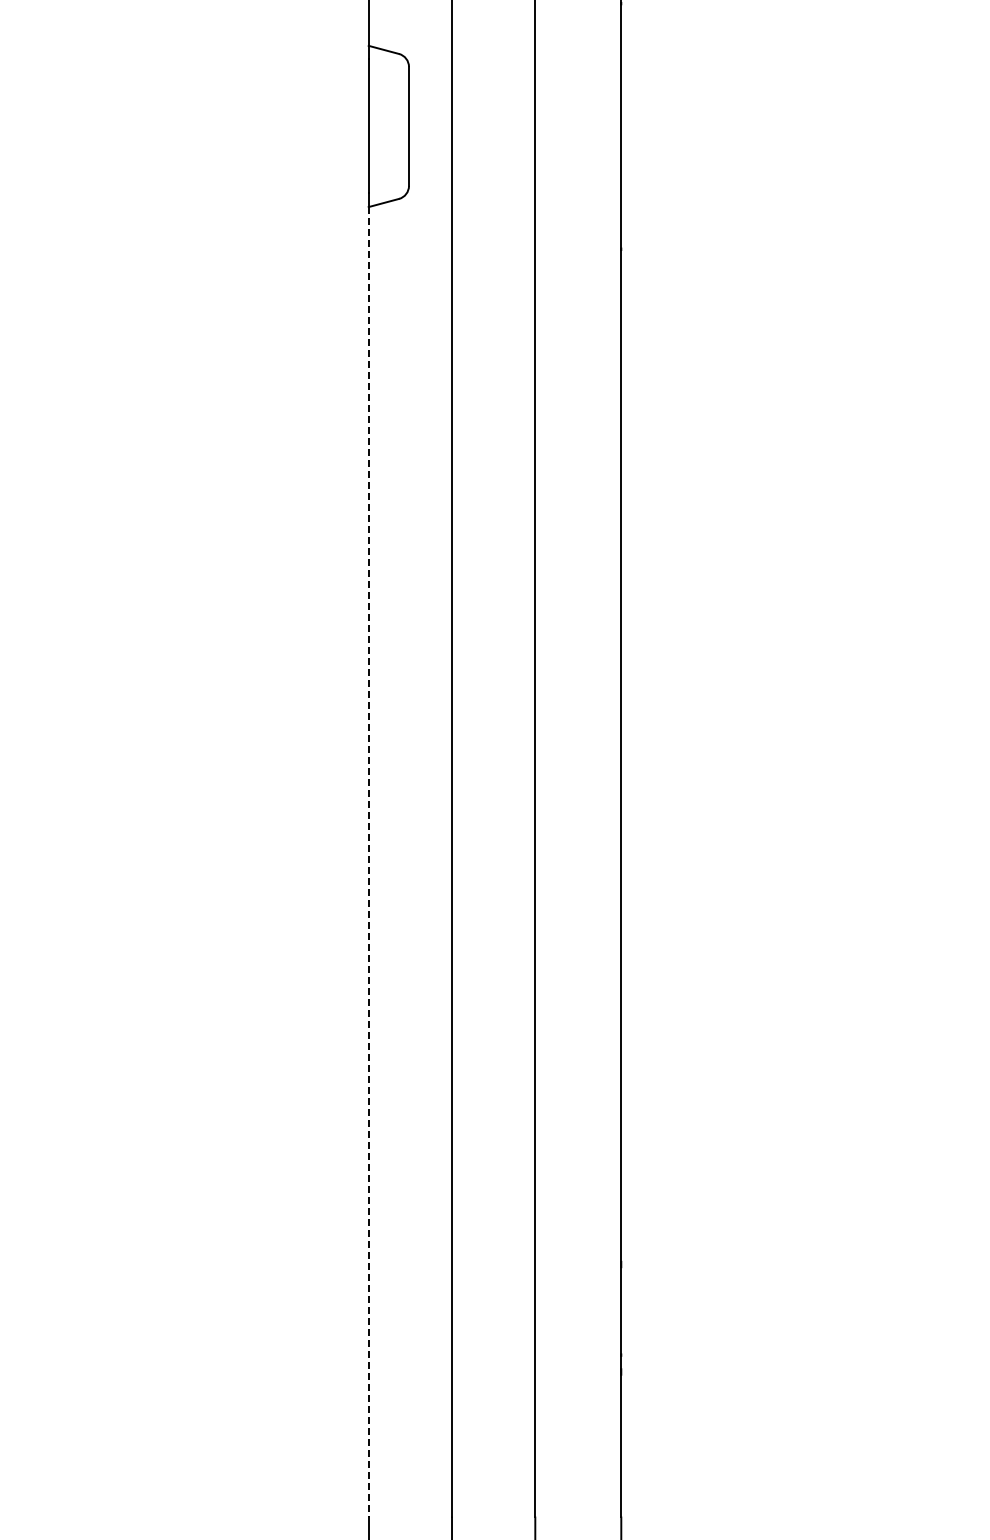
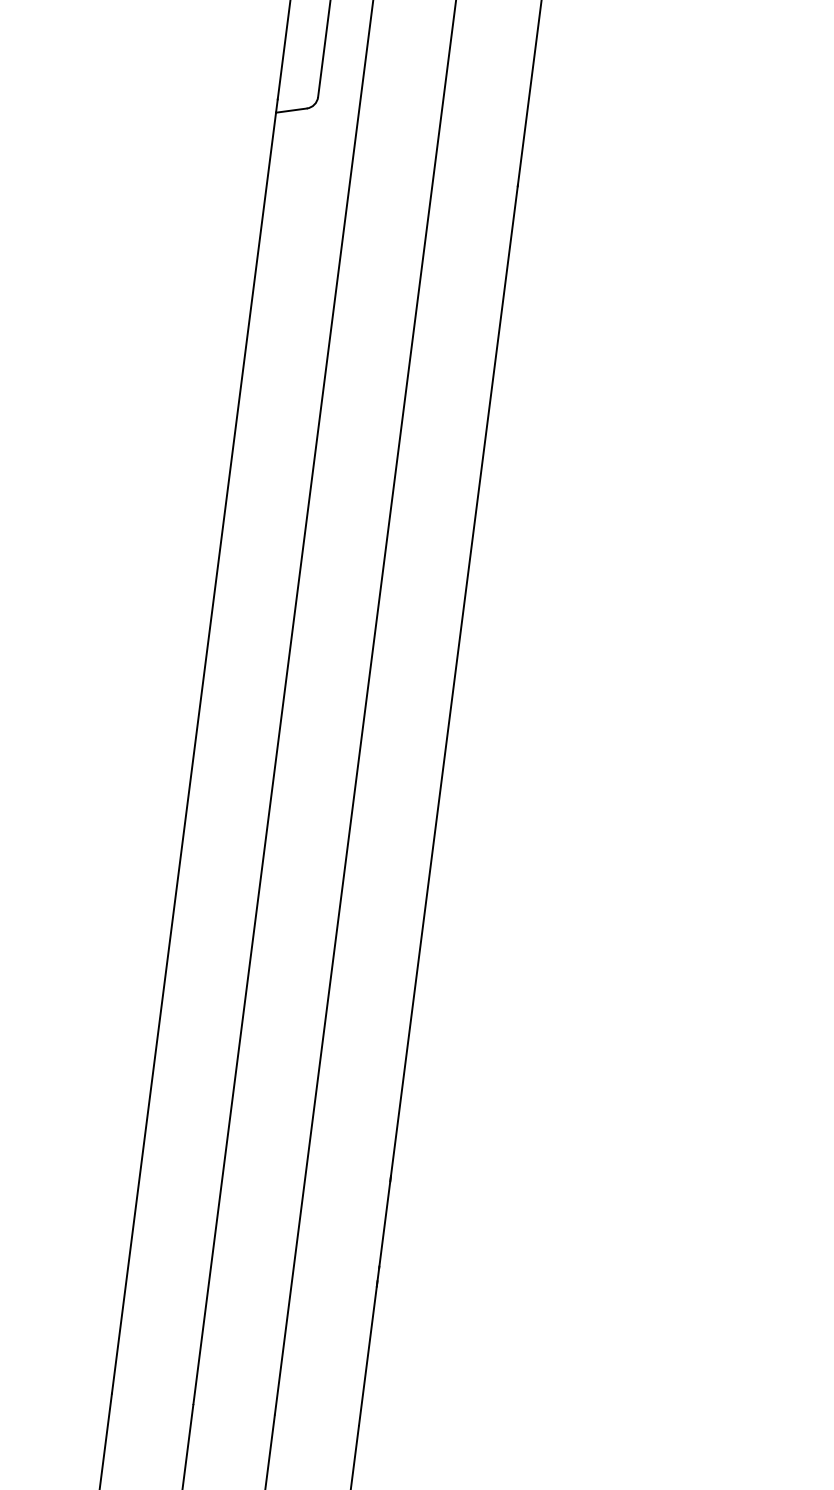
line: (368, 861) -> (193, 752), dashed -> solid

